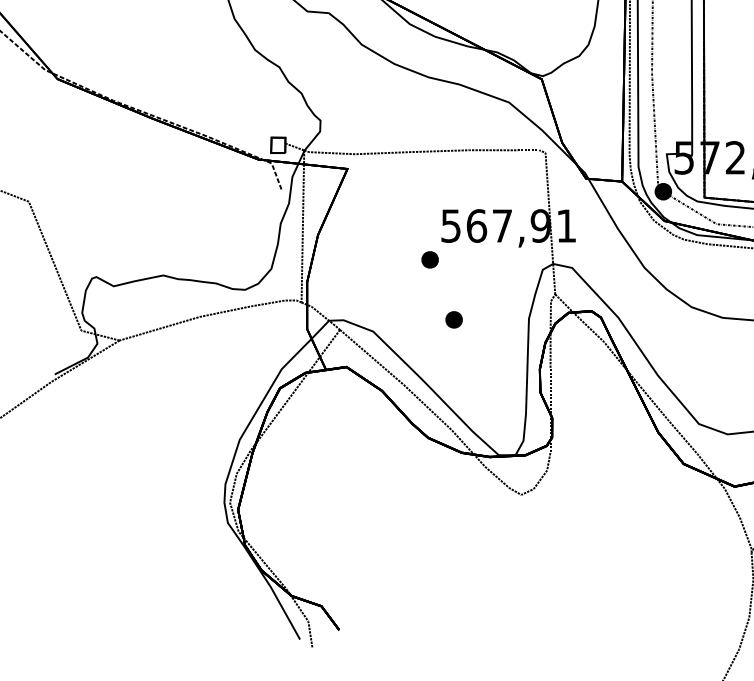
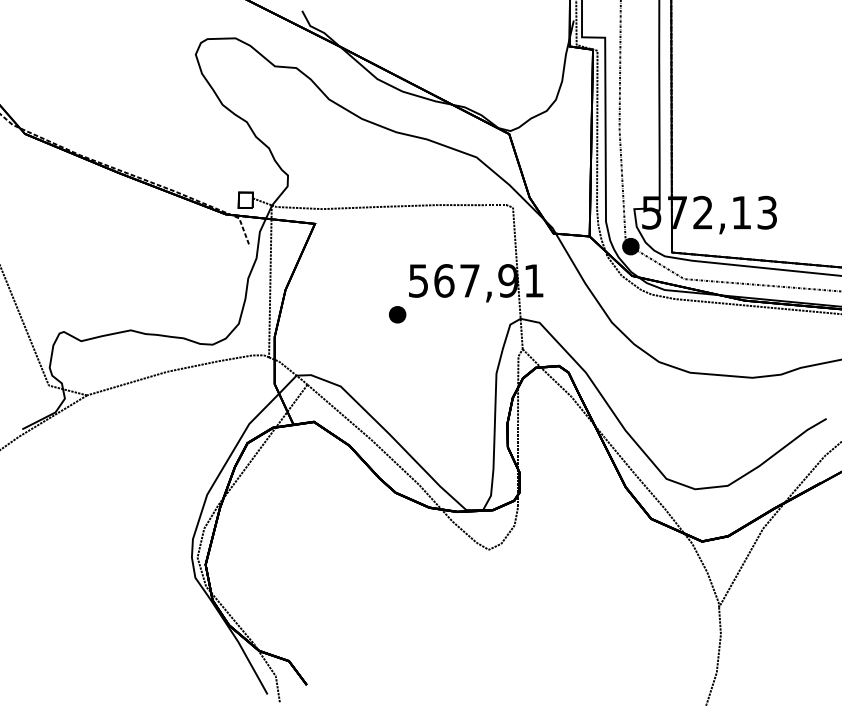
part: (454, 319) -> (421, 374), removed

